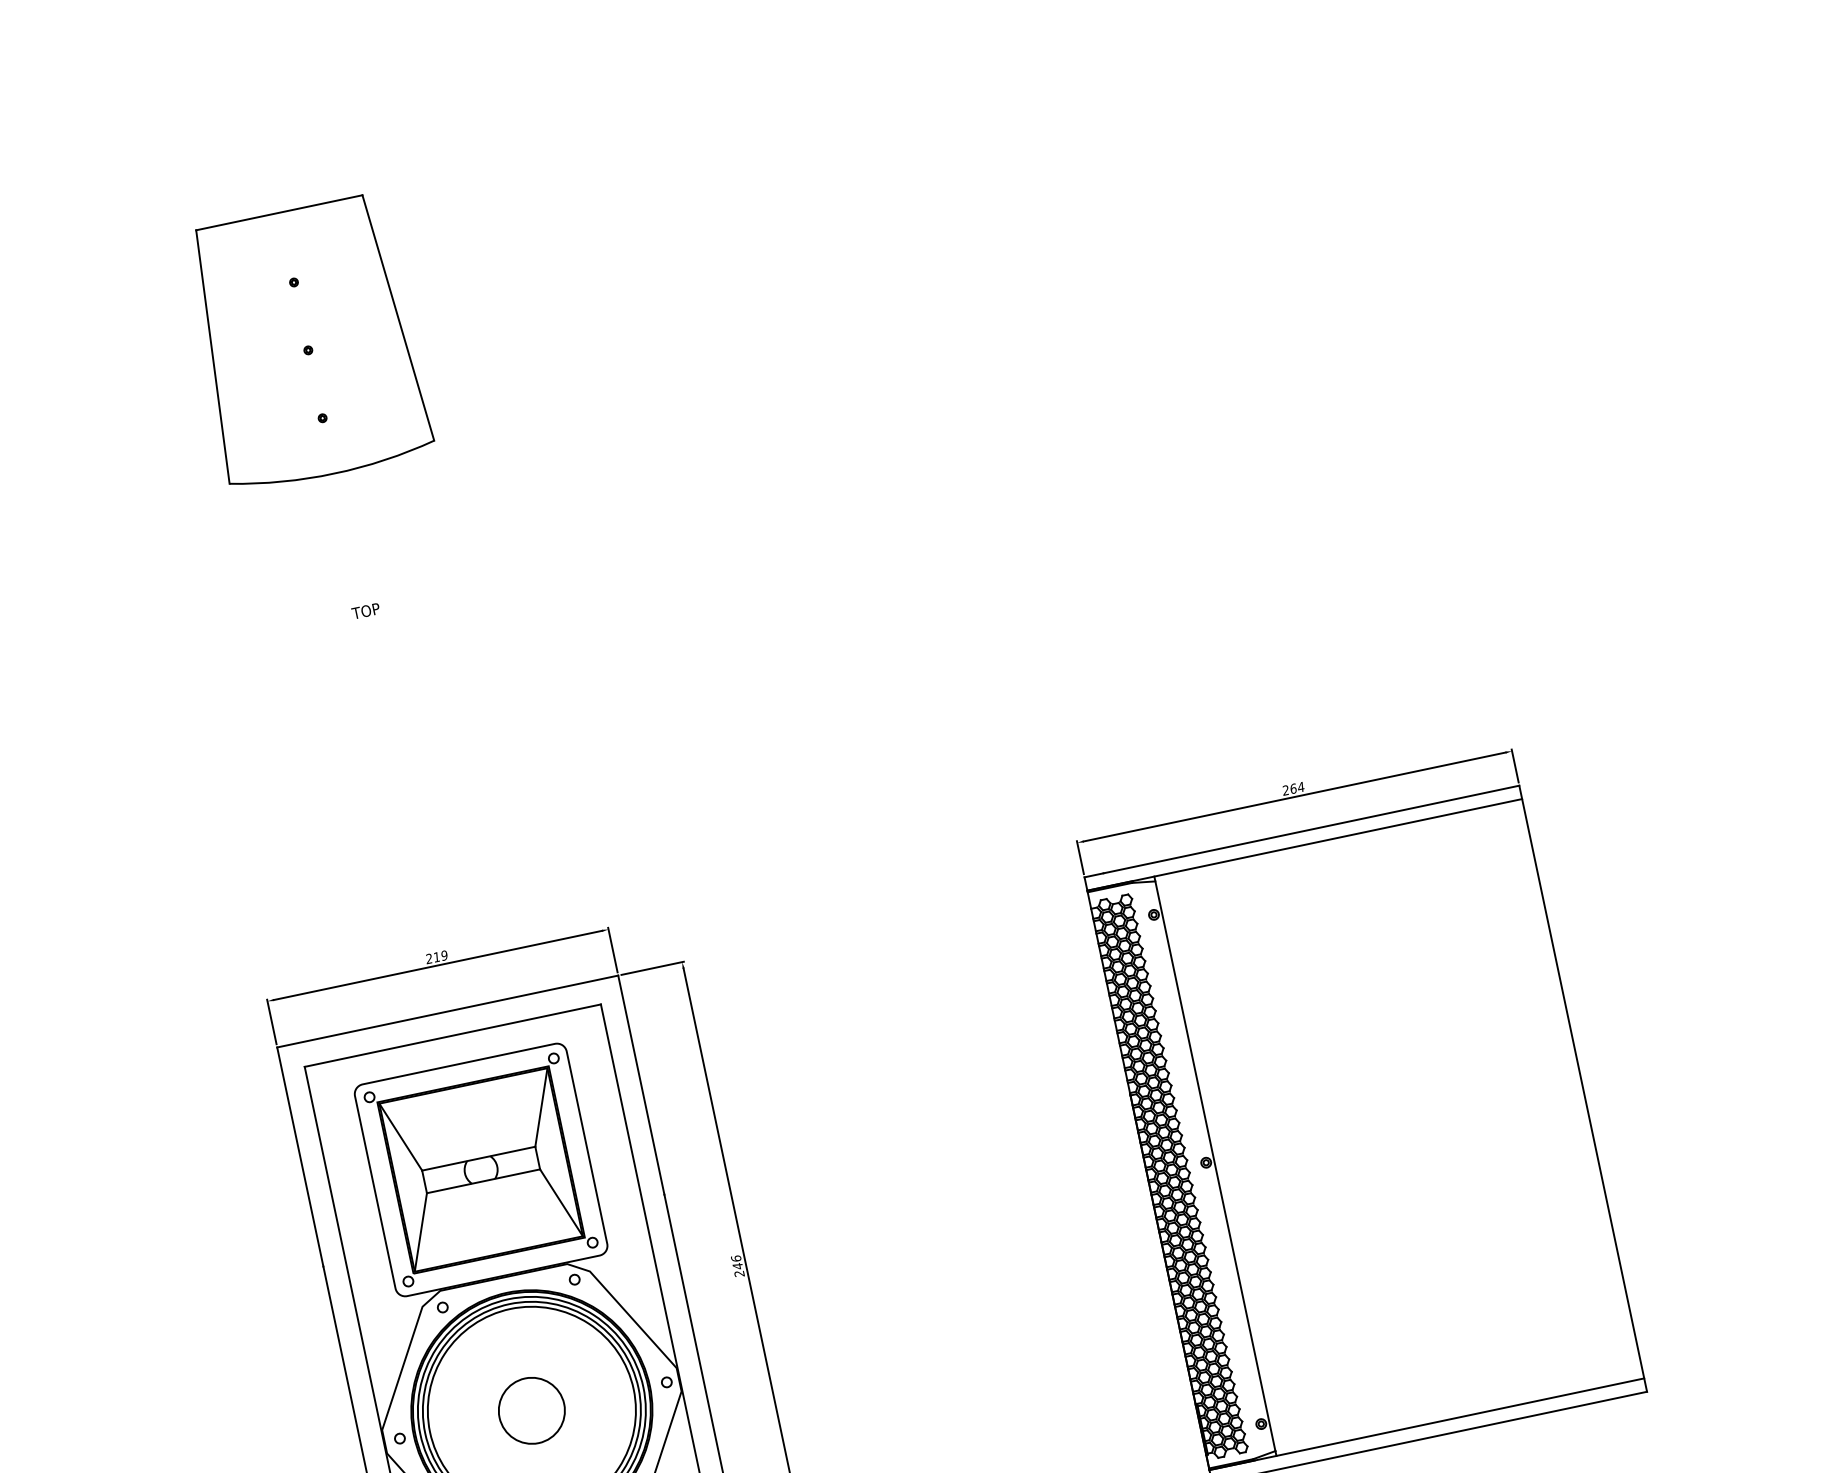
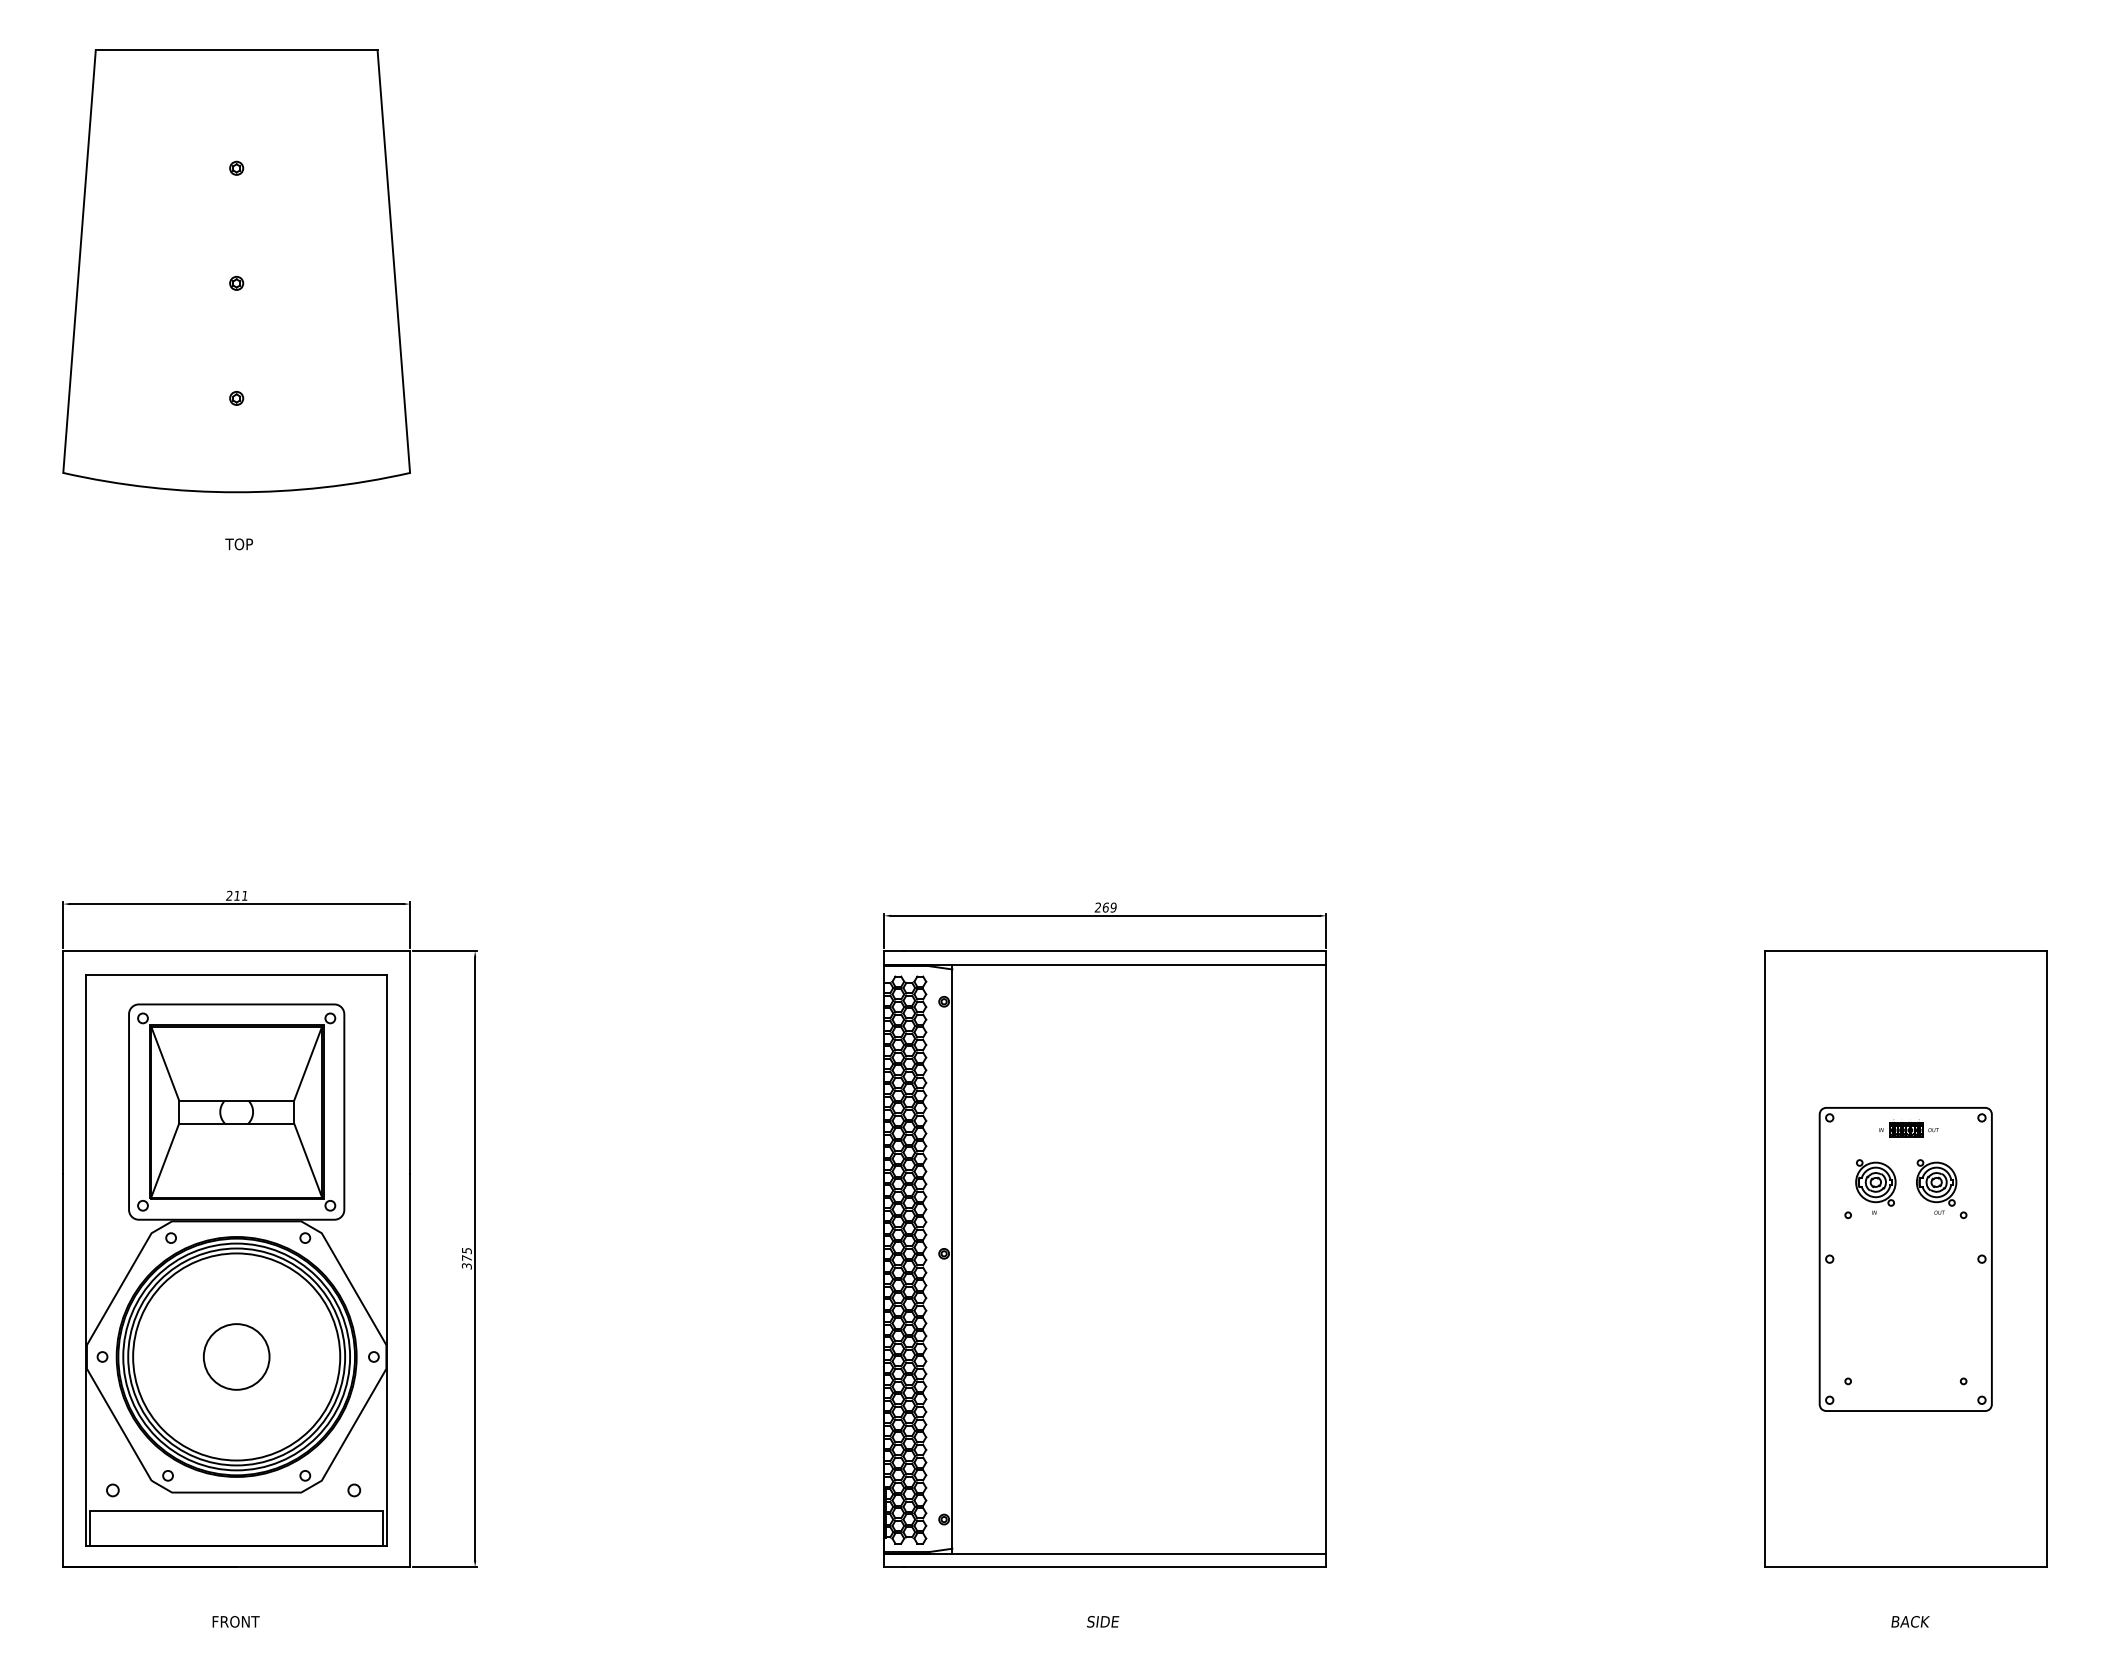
part: (306, 343) -> (236, 271), size x1.67
text: (1301, 787) -> (1113, 907), 264 -> 269
text: (444, 955) -> (245, 895), 219 -> 211
text: (737, 1266) -> (466, 1258), 246 -> 375

